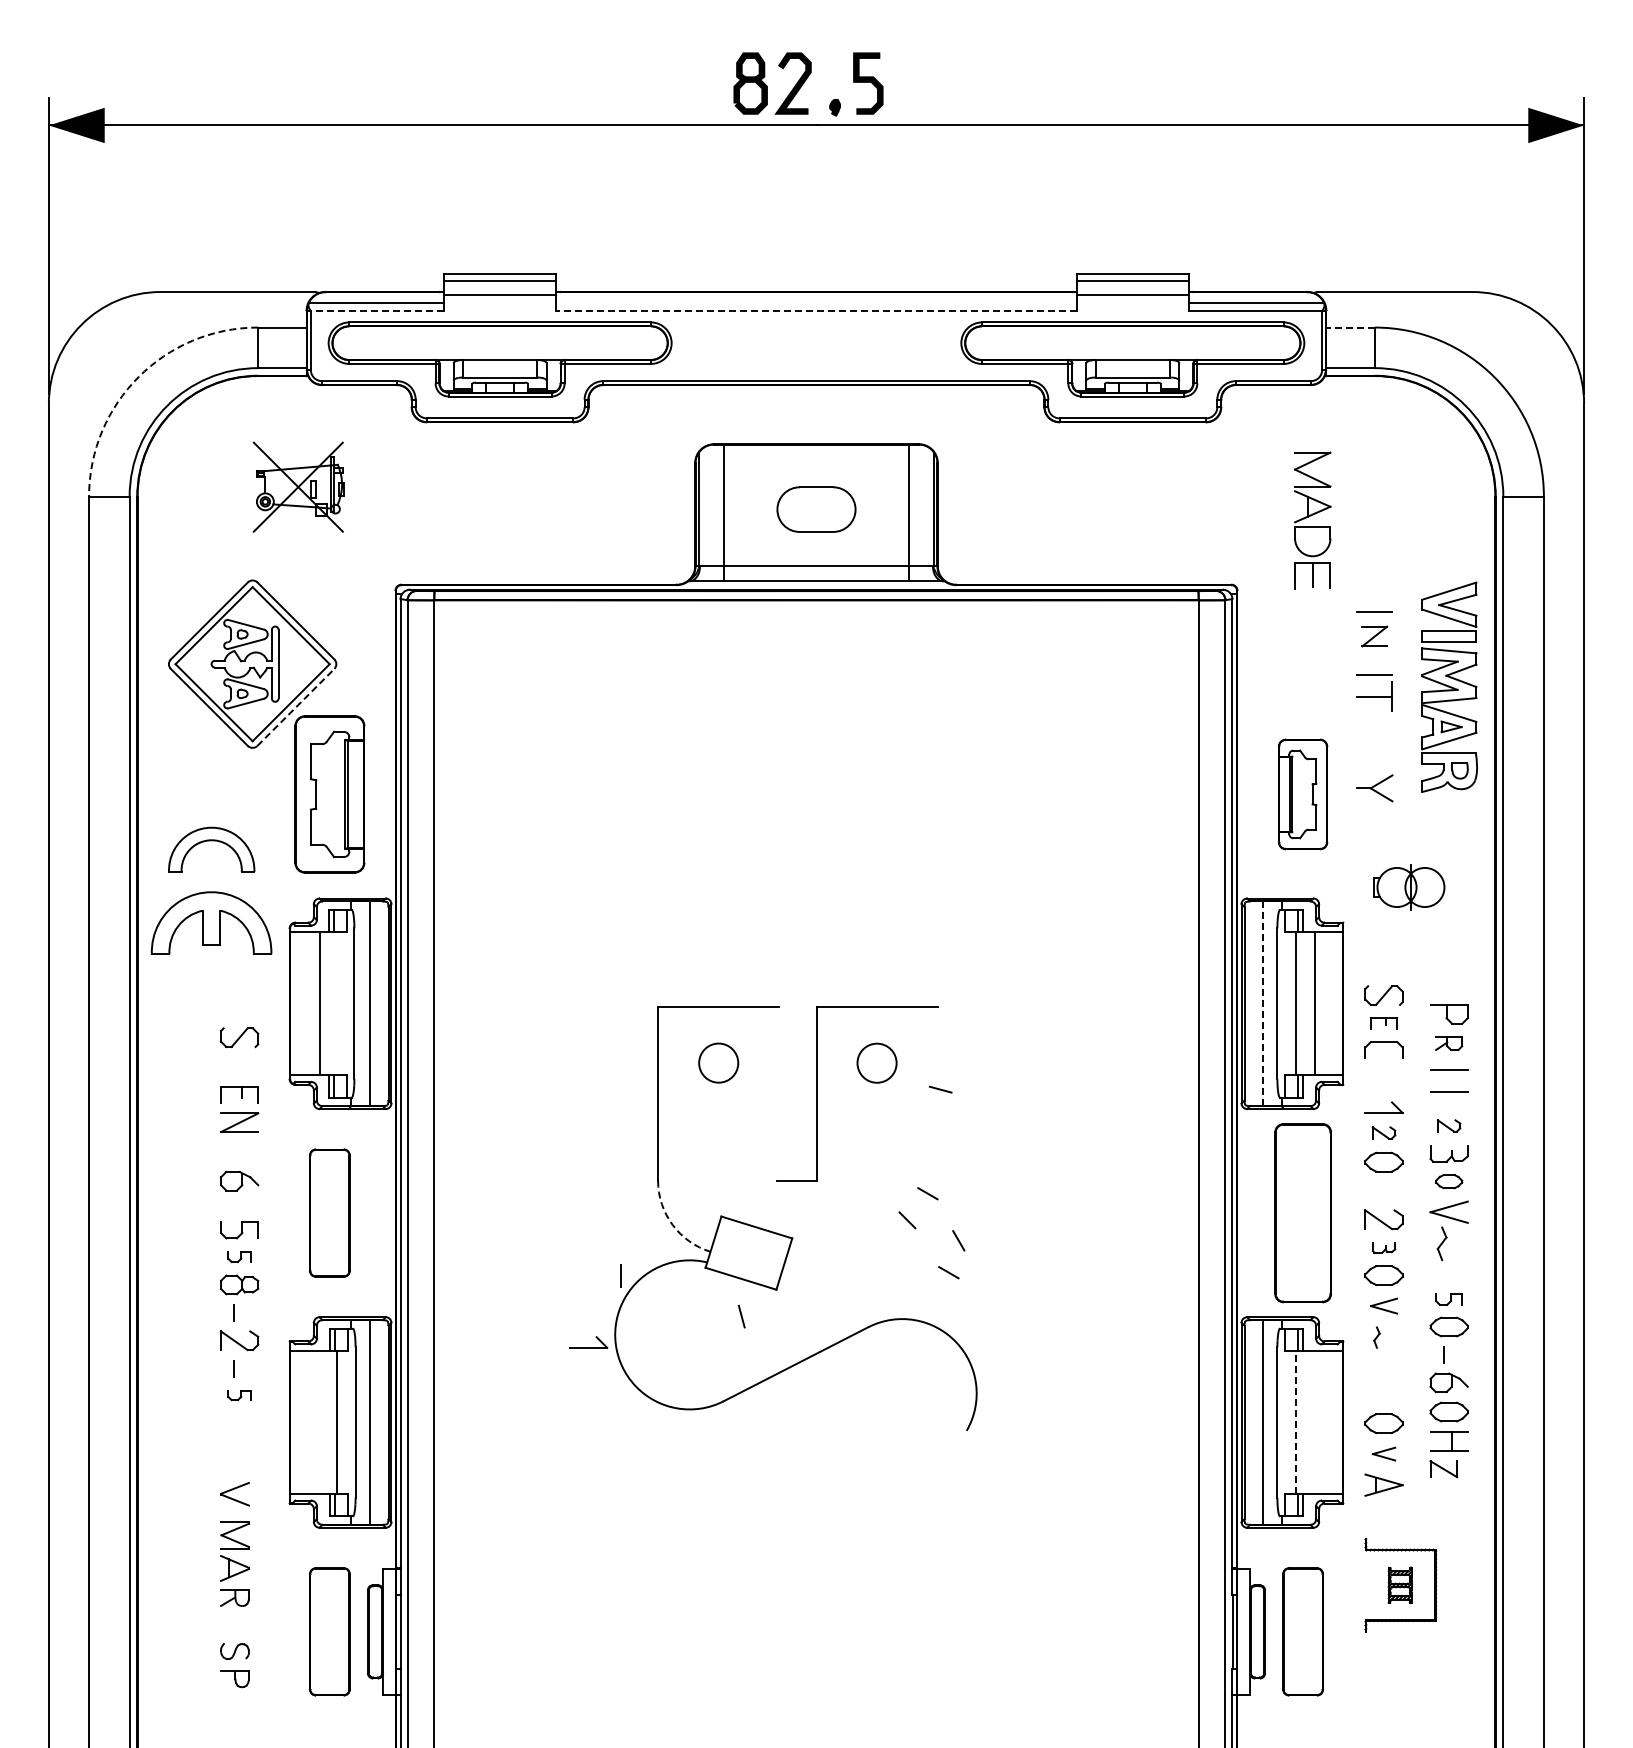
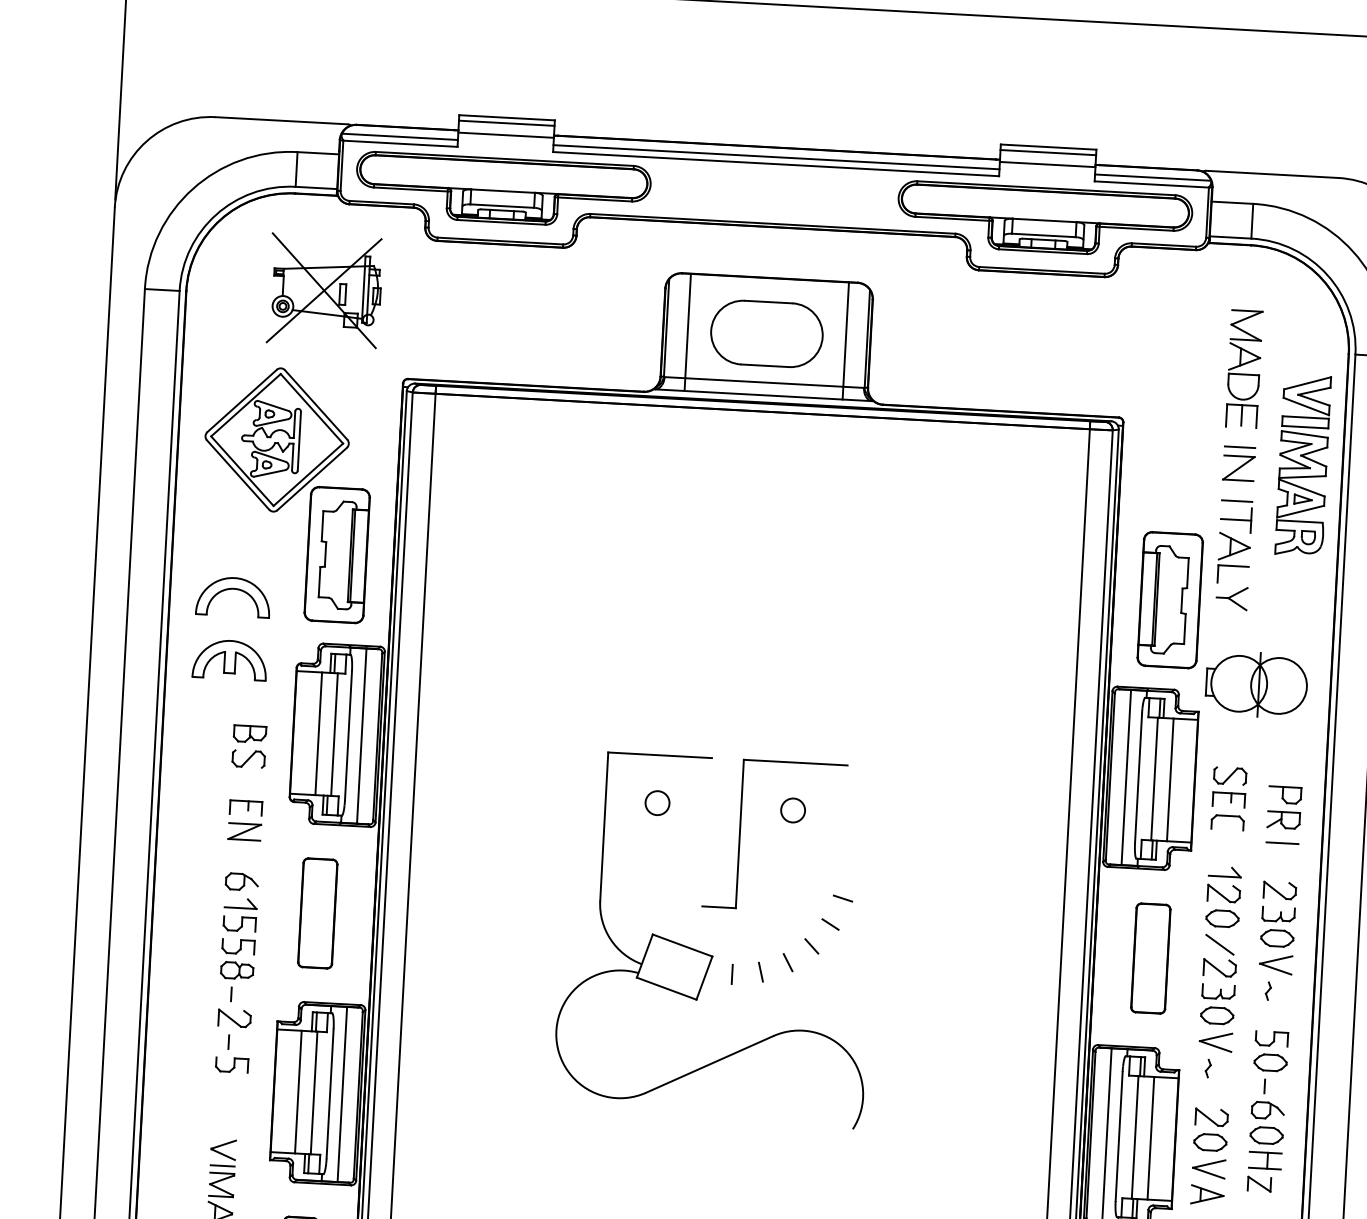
line: (816, 303) -> (776, 157), added
line: (377, 311) -> (400, 143), dashed -> solid
line: (816, 311) -> (776, 164), dashed -> solid
line: (1350, 327) -> (1232, 202), dashed -> solid
arc: (138, 377) -> (192, 189), dashed -> solid
part: (298, 486) -> (324, 290), size x1.43
part: (816, 509) -> (766, 333), size x1.67
part: (1312, 520) -> (1244, 369), moved
part: (1374, 636) -> (1238, 468), size x1.43
part: (1449, 686) -> (1303, 464), moved
line: (296, 707) -> (312, 479), dashed -> solid
part: (1374, 741) -> (1233, 558), added
part: (1302, 794) -> (1169, 600), size x1.43
part: (1409, 887) -> (1257, 684), size x1.67
part: (211, 923) -> (229, 660), size x0.71
line: (338, 1003) -> (334, 734), added
line: (1263, 1004) -> (1126, 778), dashed -> solid
part: (239, 1008) -> (249, 734), added
part: (1383, 1023) -> (1228, 799), size x1.43
part: (1448, 1043) -> (1283, 820), size x1.43
circle: (718, 1063) -> (657, 803), size x0.71
circle: (877, 1063) -> (793, 810), size x0.71
line: (940, 1089) -> (842, 898), moved
line: (1449, 1091) -> (1281, 861), removed
part: (1448, 1125) -> (1279, 890), size x1.67
part: (1383, 1132) -> (1223, 893), size x1.67
part: (1448, 1181) -> (1276, 938), size x1.43
line: (1382, 1192) -> (1219, 944), added
part: (1302, 1212) -> (1150, 957), size x0.71
arc: (672, 1224) -> (610, 939), dashed -> solid
line: (958, 1240) -> (787, 962), moved
part: (1441, 1243) -> (1267, 990), size x0.62
part: (1383, 1247) -> (1218, 991), size x1.67
part: (239, 1257) -> (238, 947), size x1.67
line: (948, 1272) -> (844, 992), removed
line: (620, 1275) -> (732, 973), moved
part: (1448, 1299) -> (1271, 1039), size x1.43
part: (1383, 1305) -> (1215, 1041), size x1.43
line: (741, 1316) -> (760, 972), moved
part: (588, 1342) -> (240, 903), moved
part: (1383, 1394) -> (1211, 1117), added
part: (239, 1395) -> (232, 1065), size x1.67
line: (318, 1422) -> (298, 1092), added
line: (1296, 1422) -> (1135, 1137), dashed -> solid
line: (1314, 1422) -> (1150, 1138), added
part: (1383, 1453) -> (1208, 1168), size x1.67
line: (234, 1513) -> (222, 1166), added

